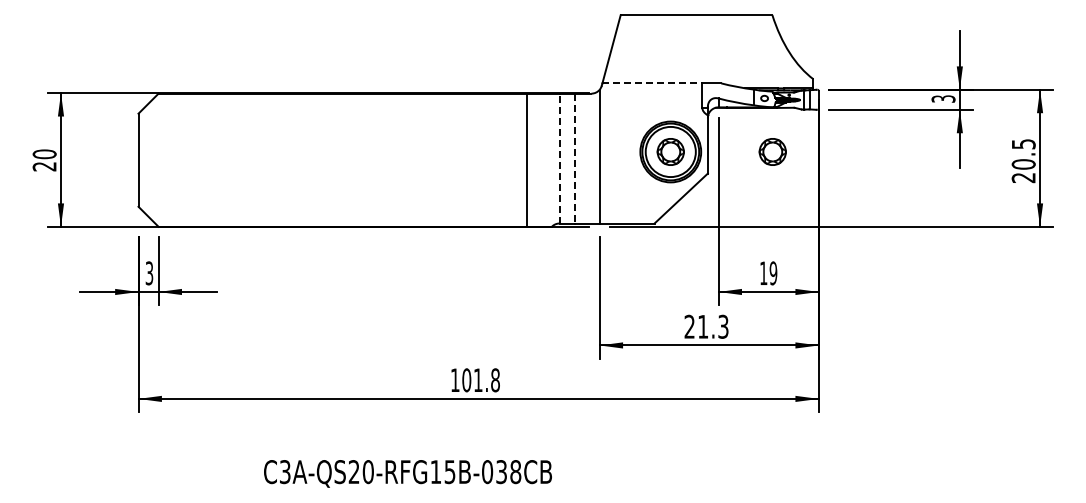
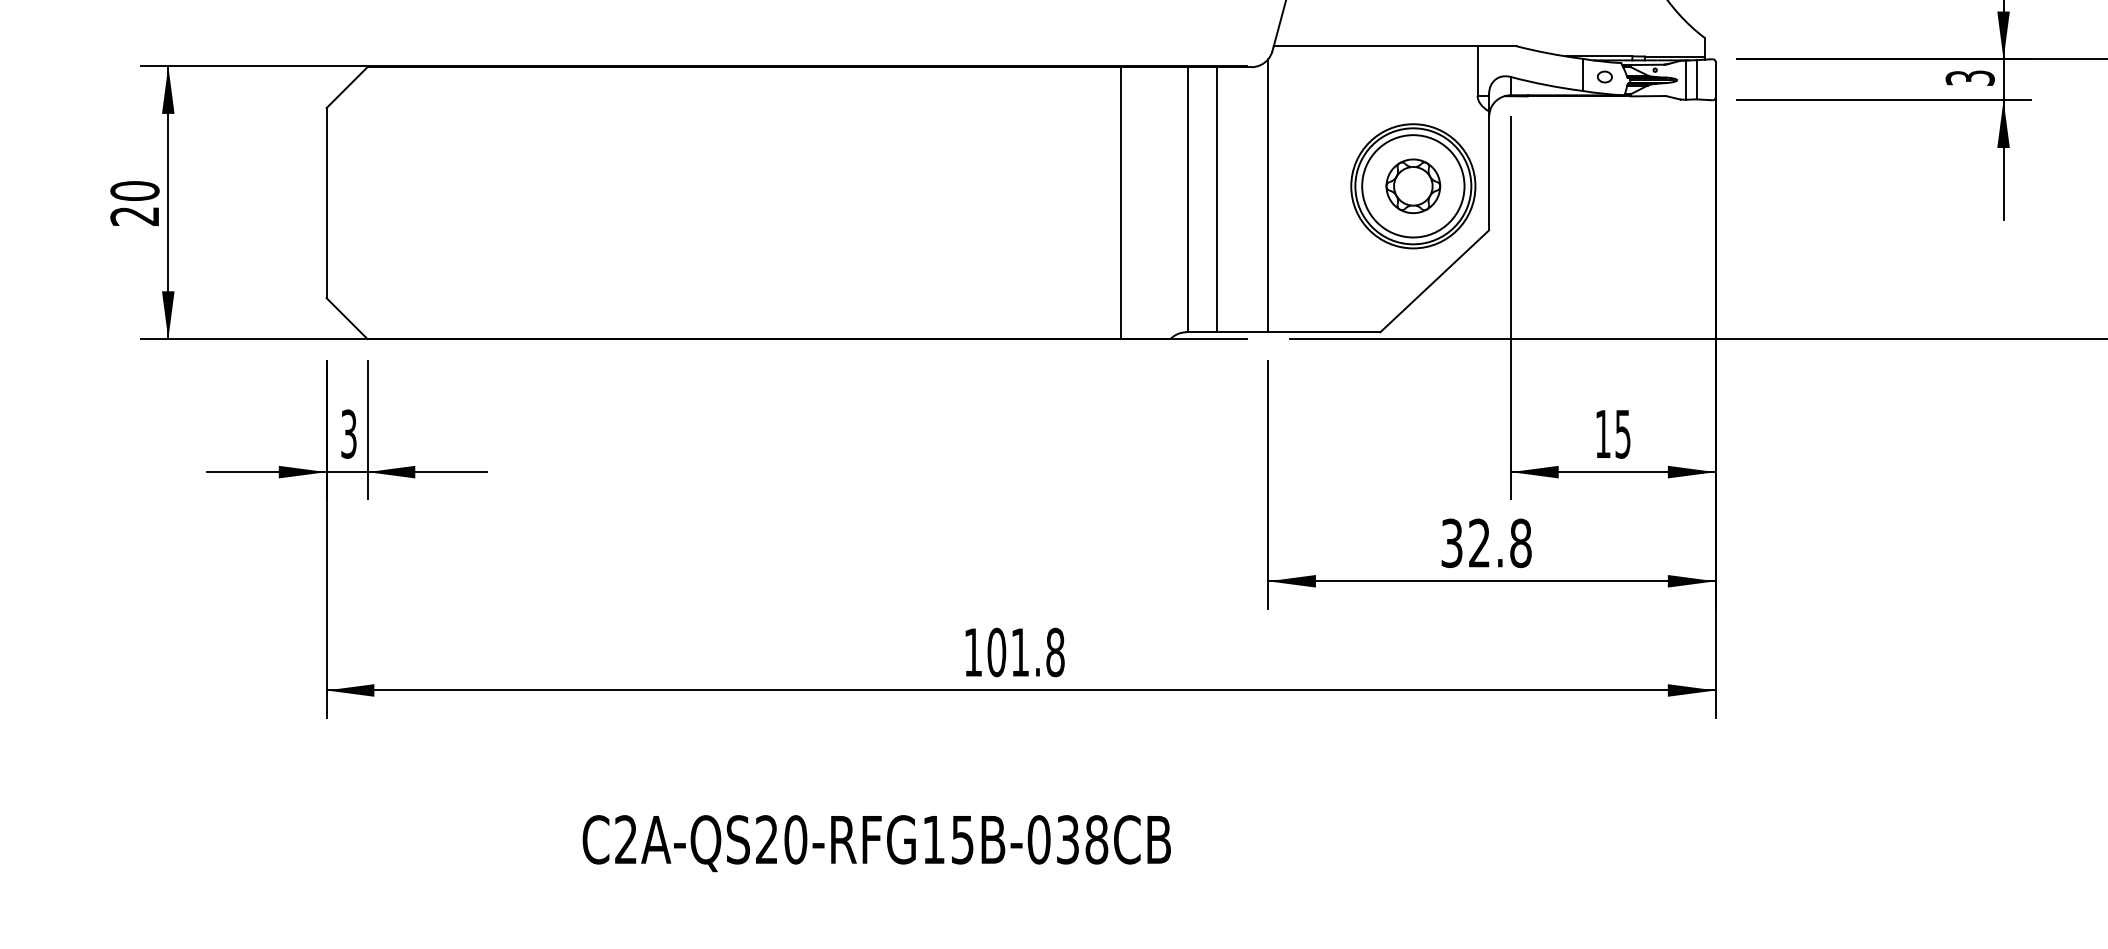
line: (652, 83) -> (1376, 46), dashed -> solid
part: (772, 151) -> (1621, 185), removed
line: (560, 158) -> (1188, 199), dashed -> solid
line: (574, 158) -> (1216, 199), dashed -> solid
text: (773, 272) -> (1623, 432), 19 -> 15
text: (706, 326) -> (1486, 542), 21.3 -> 32.8
text: (285, 472) -> (626, 840), C3A-QS20-RFG15B-038CB -> C2A-QS20-RFG15B-038CB

